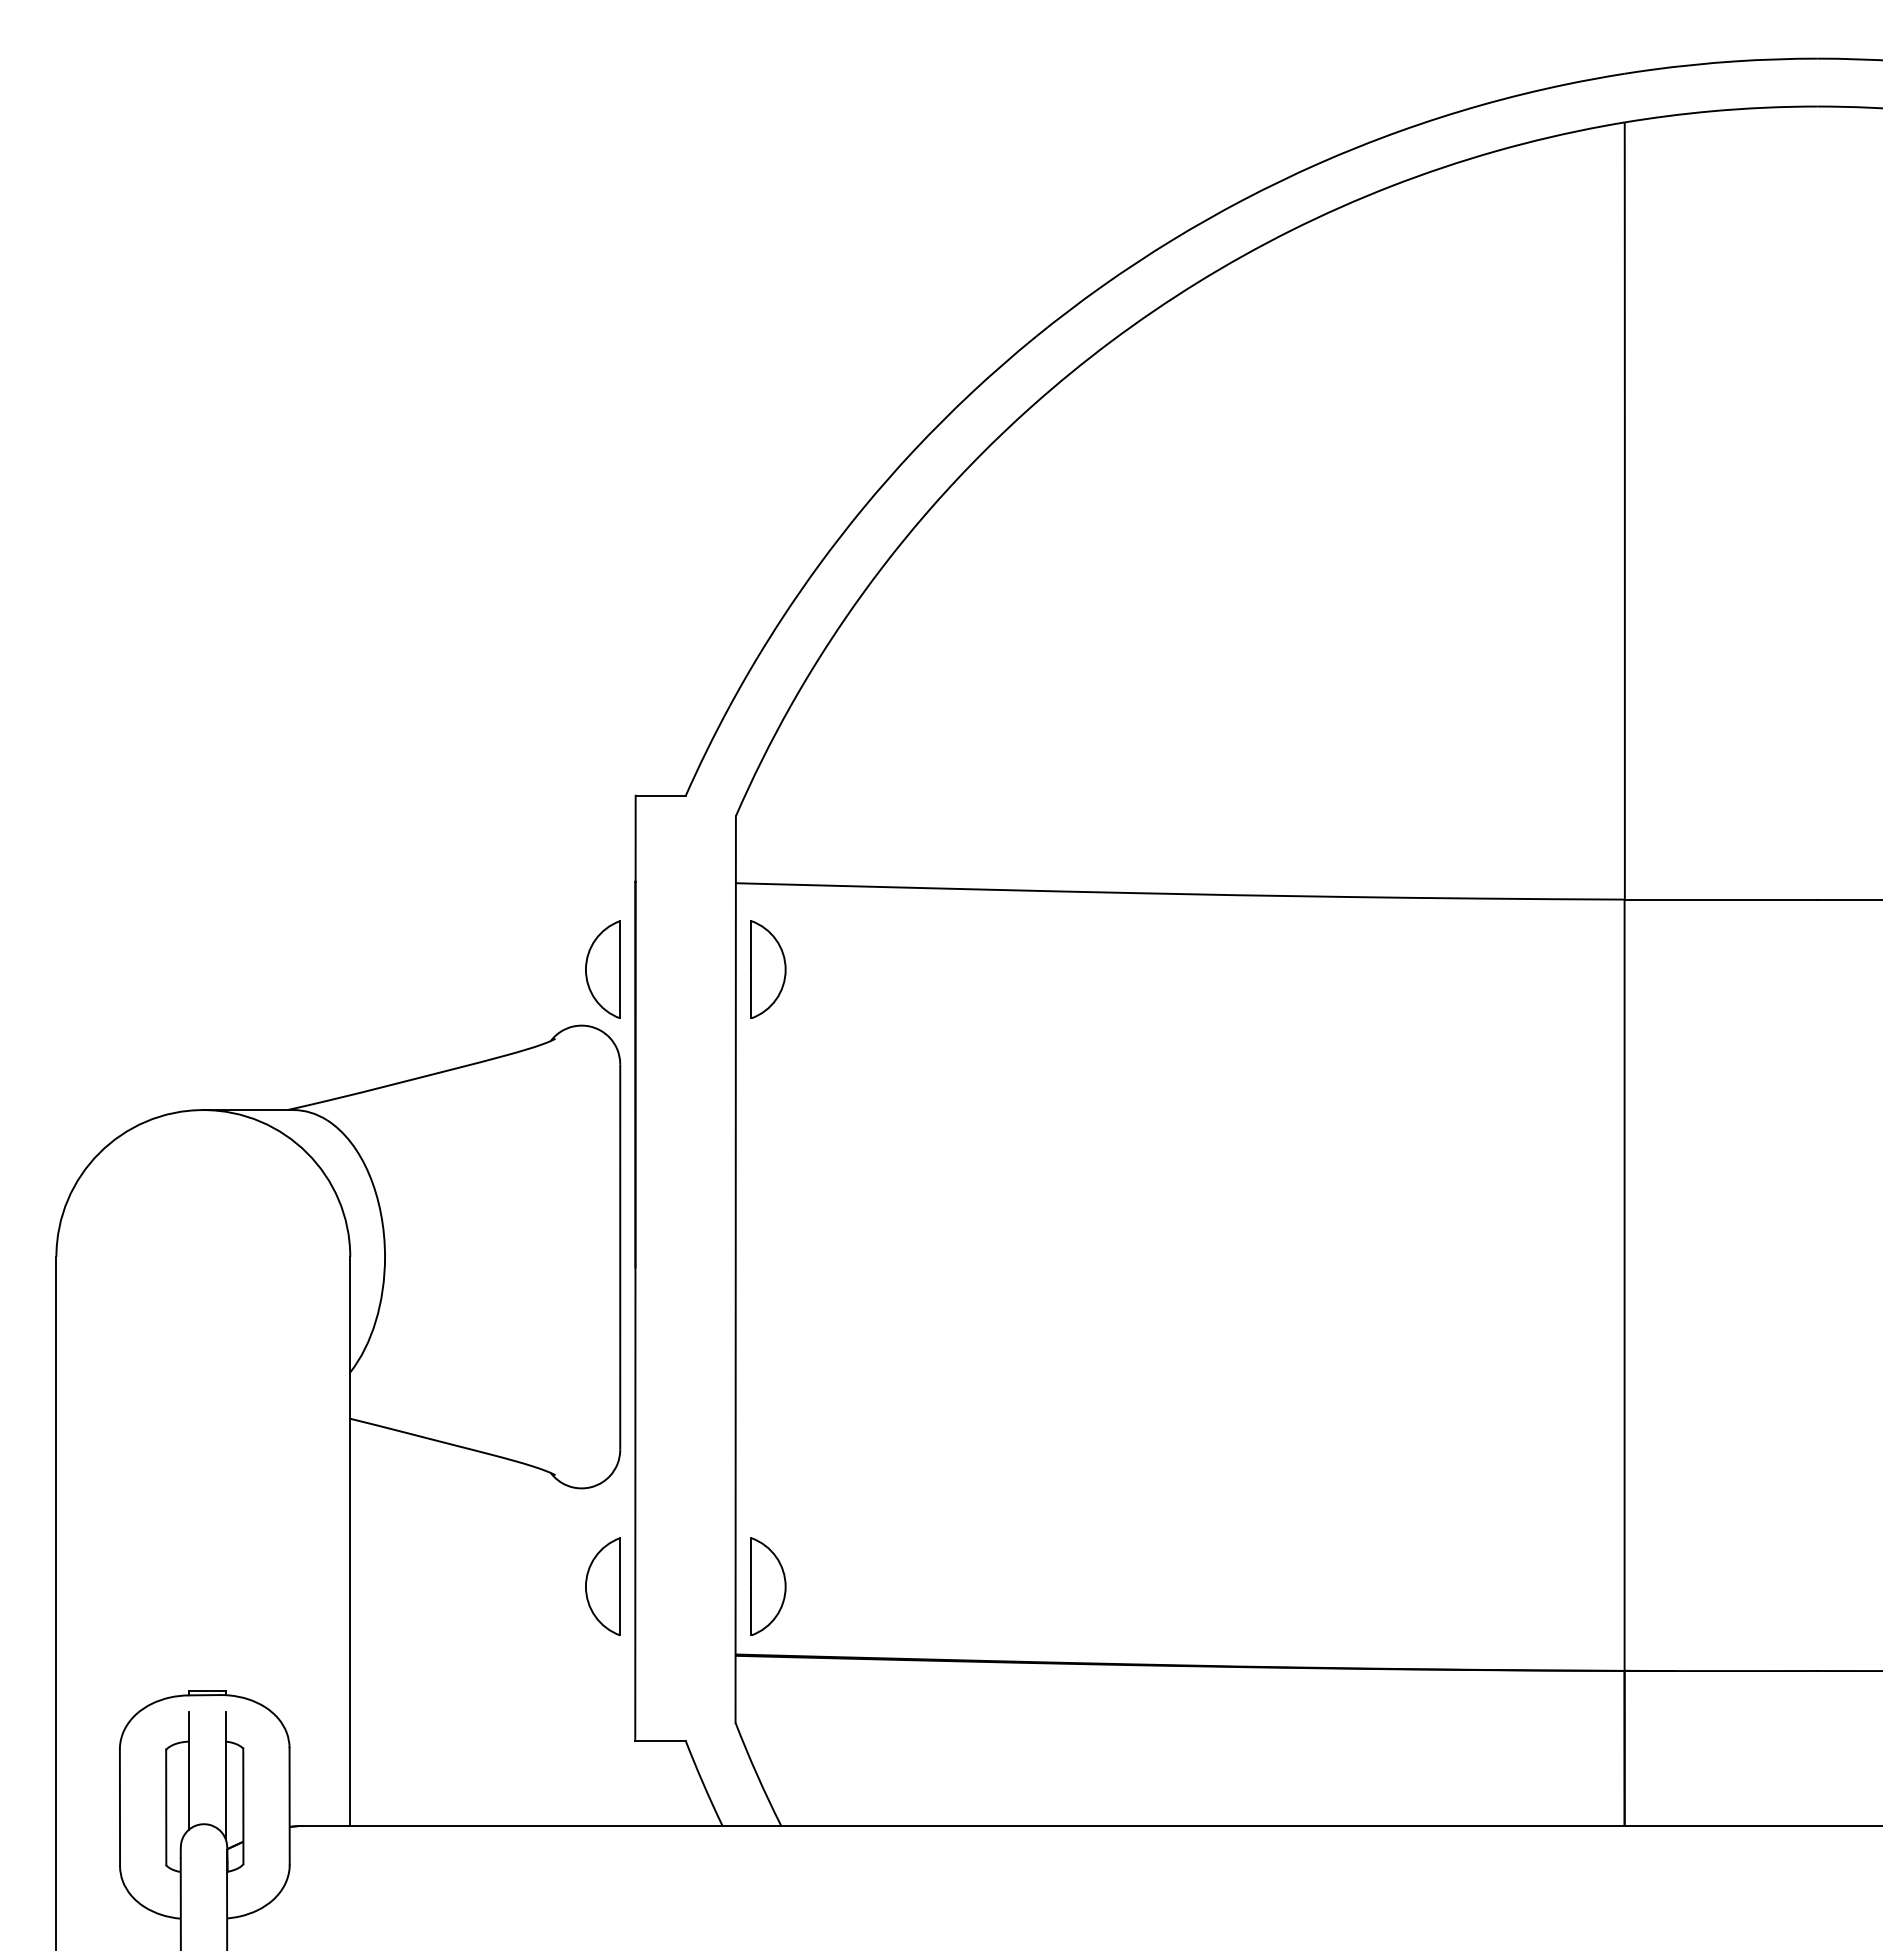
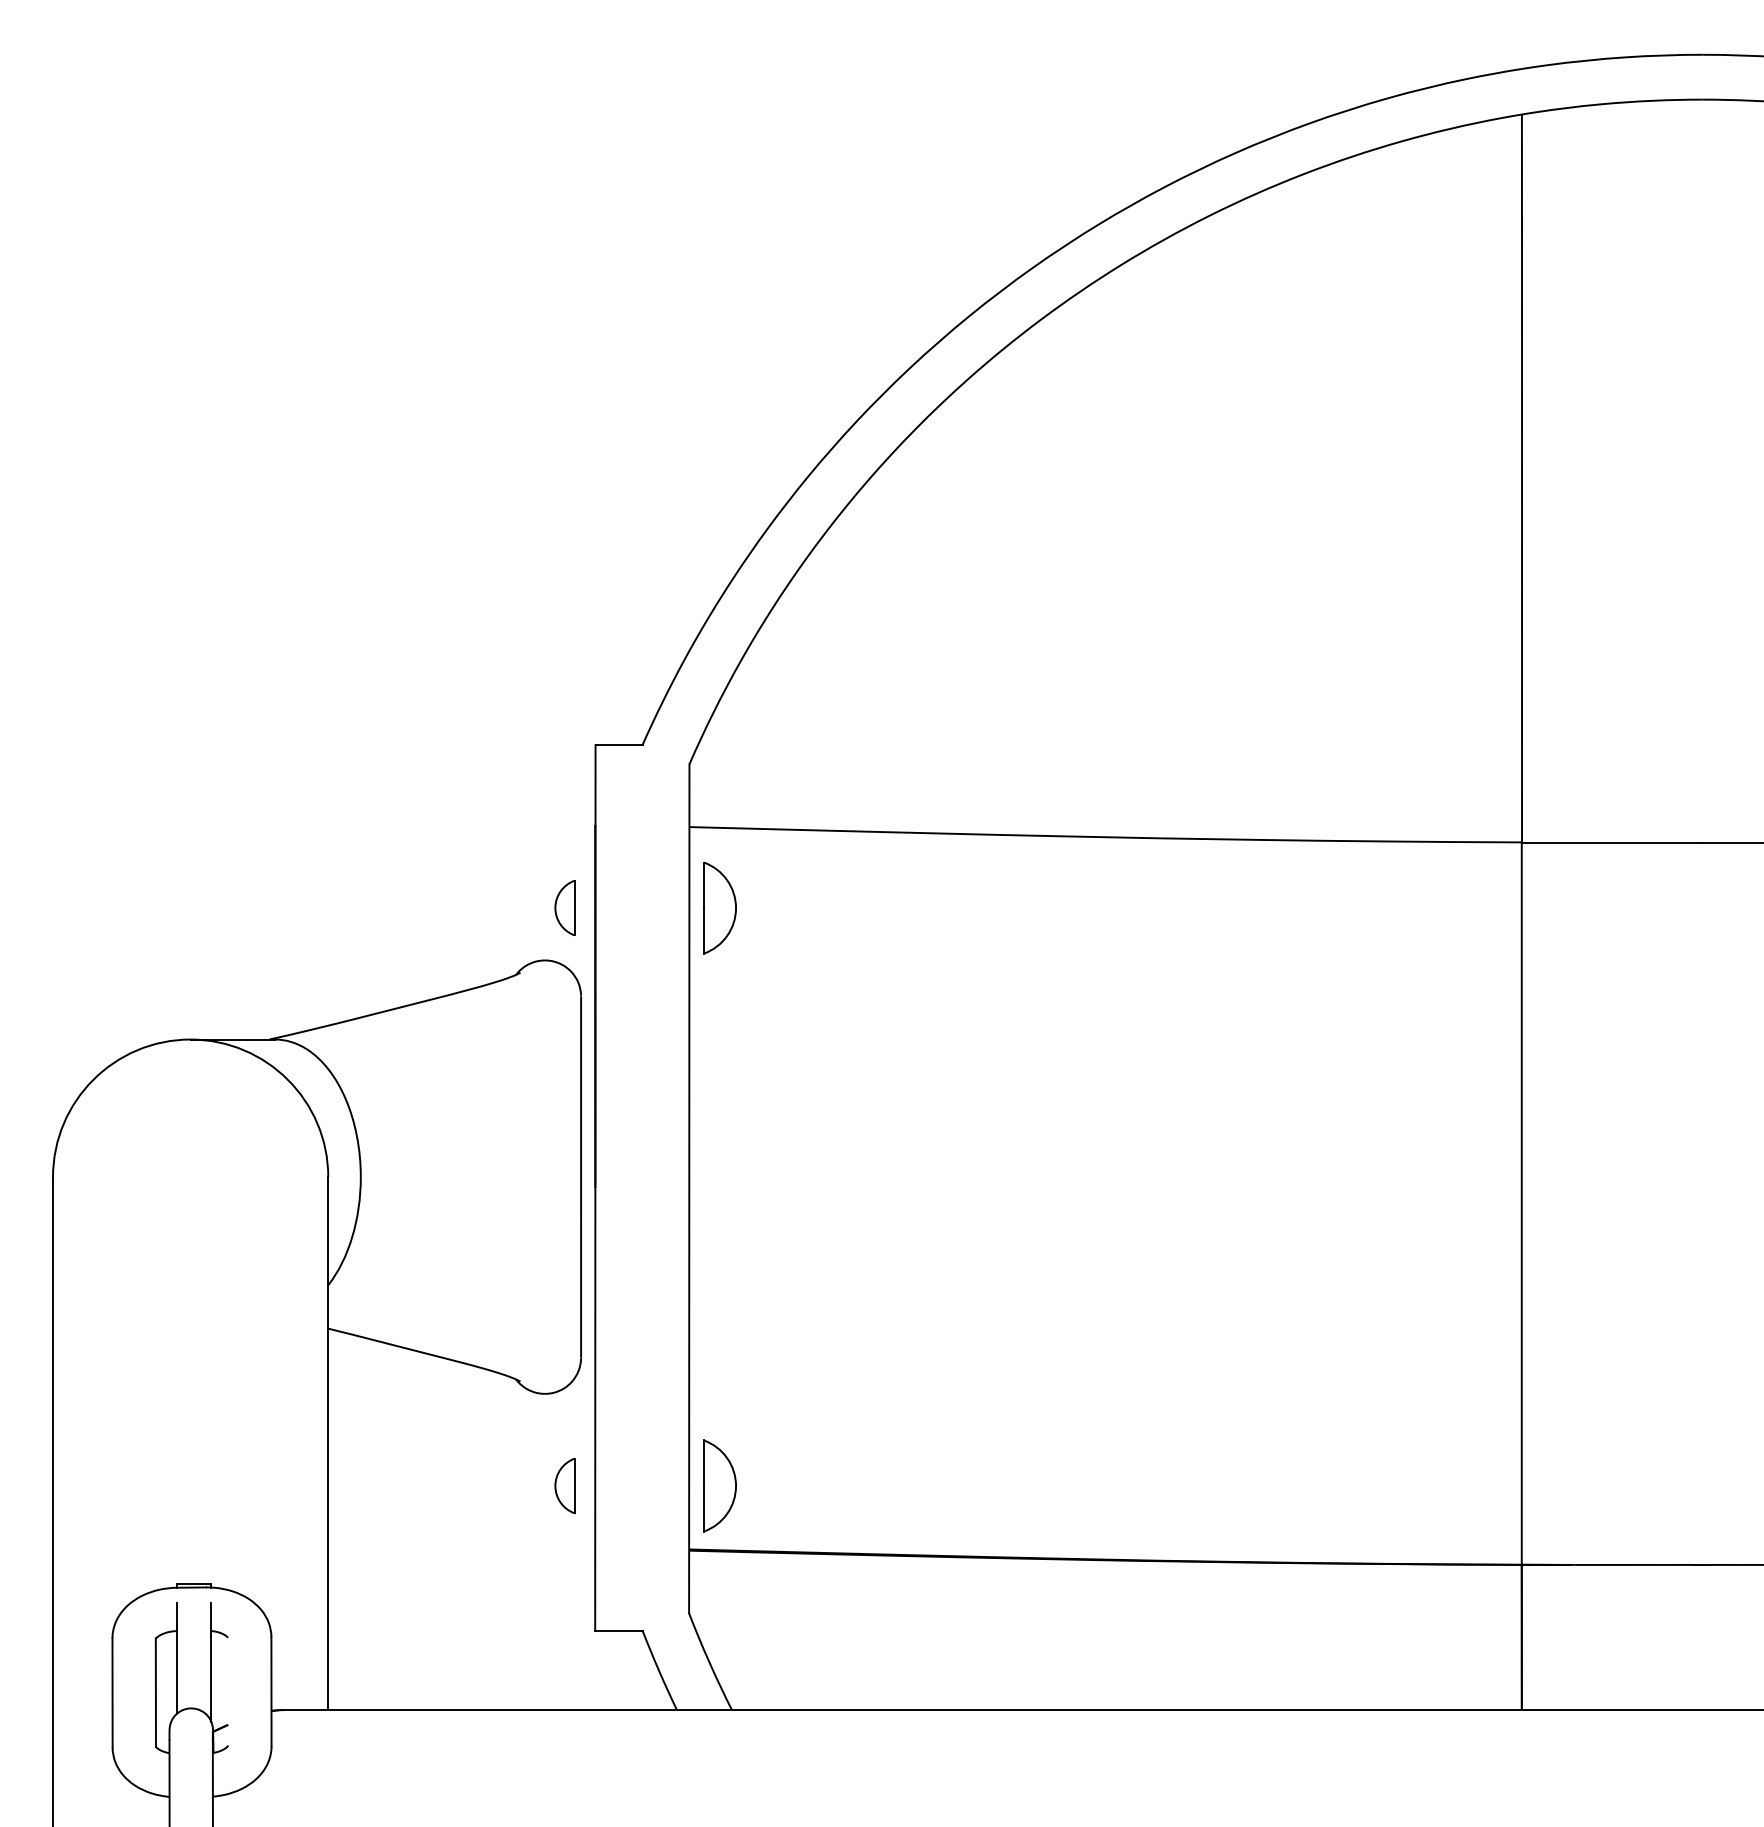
part: (602, 969) -> (564, 907), size x0.6
part: (602, 1586) -> (564, 1485), size x0.6
line: (243, 1806) -> (228, 1691), removed

